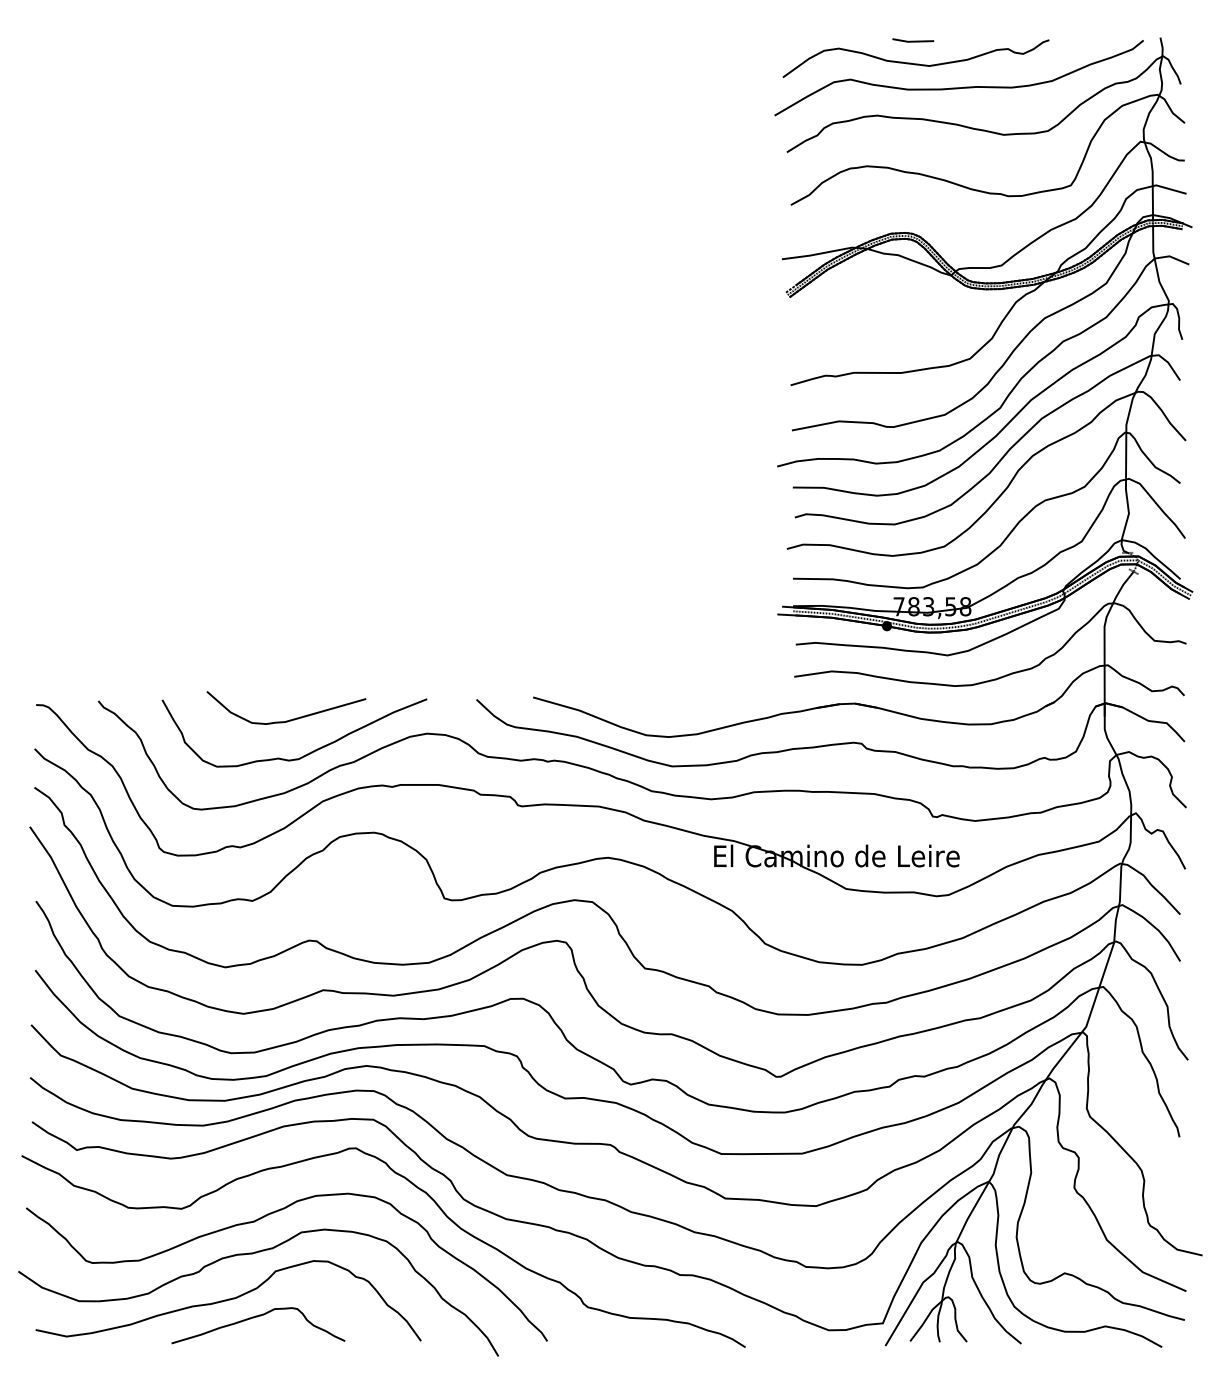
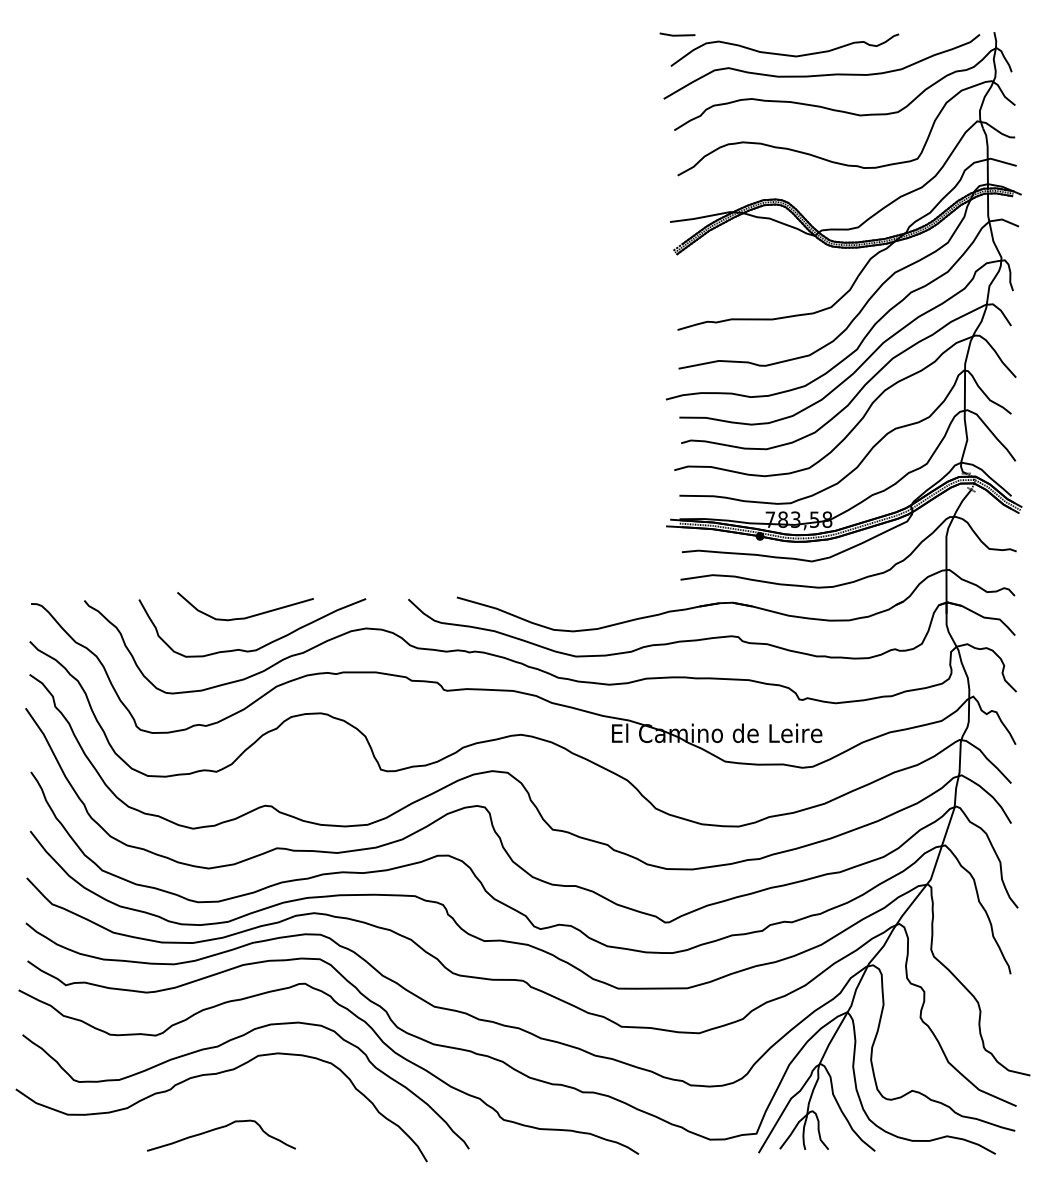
line: (913, 40) -> (677, 34), moved
curve: (228, 1300) -> (195, 1114), removed

